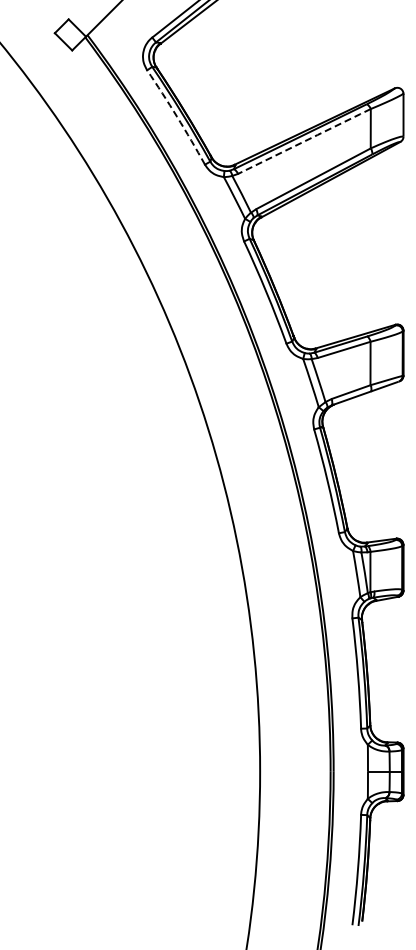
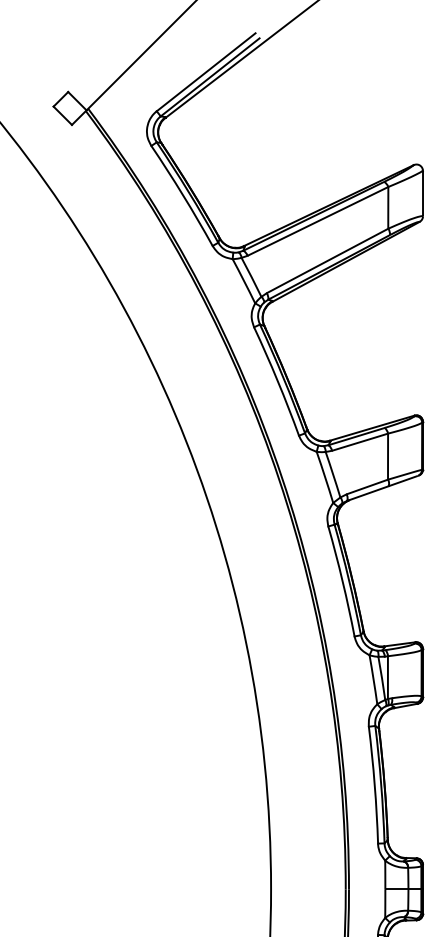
arc: (177, 116) -> (183, 194), dashed -> solid
line: (305, 141) -> (319, 221), dashed -> solid

